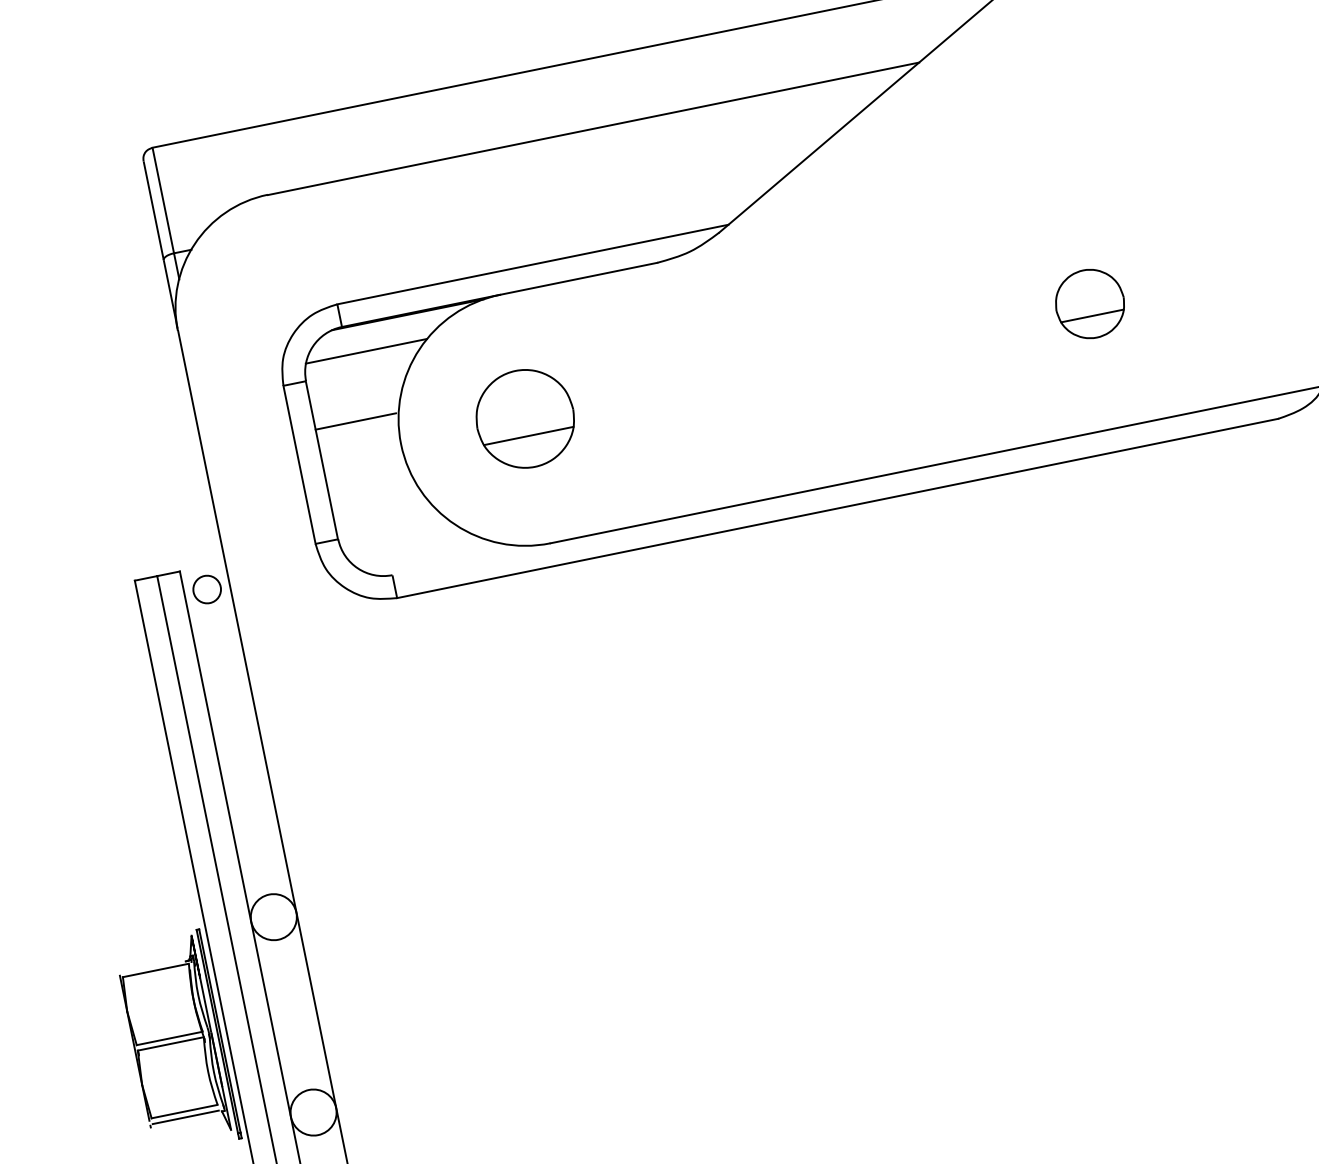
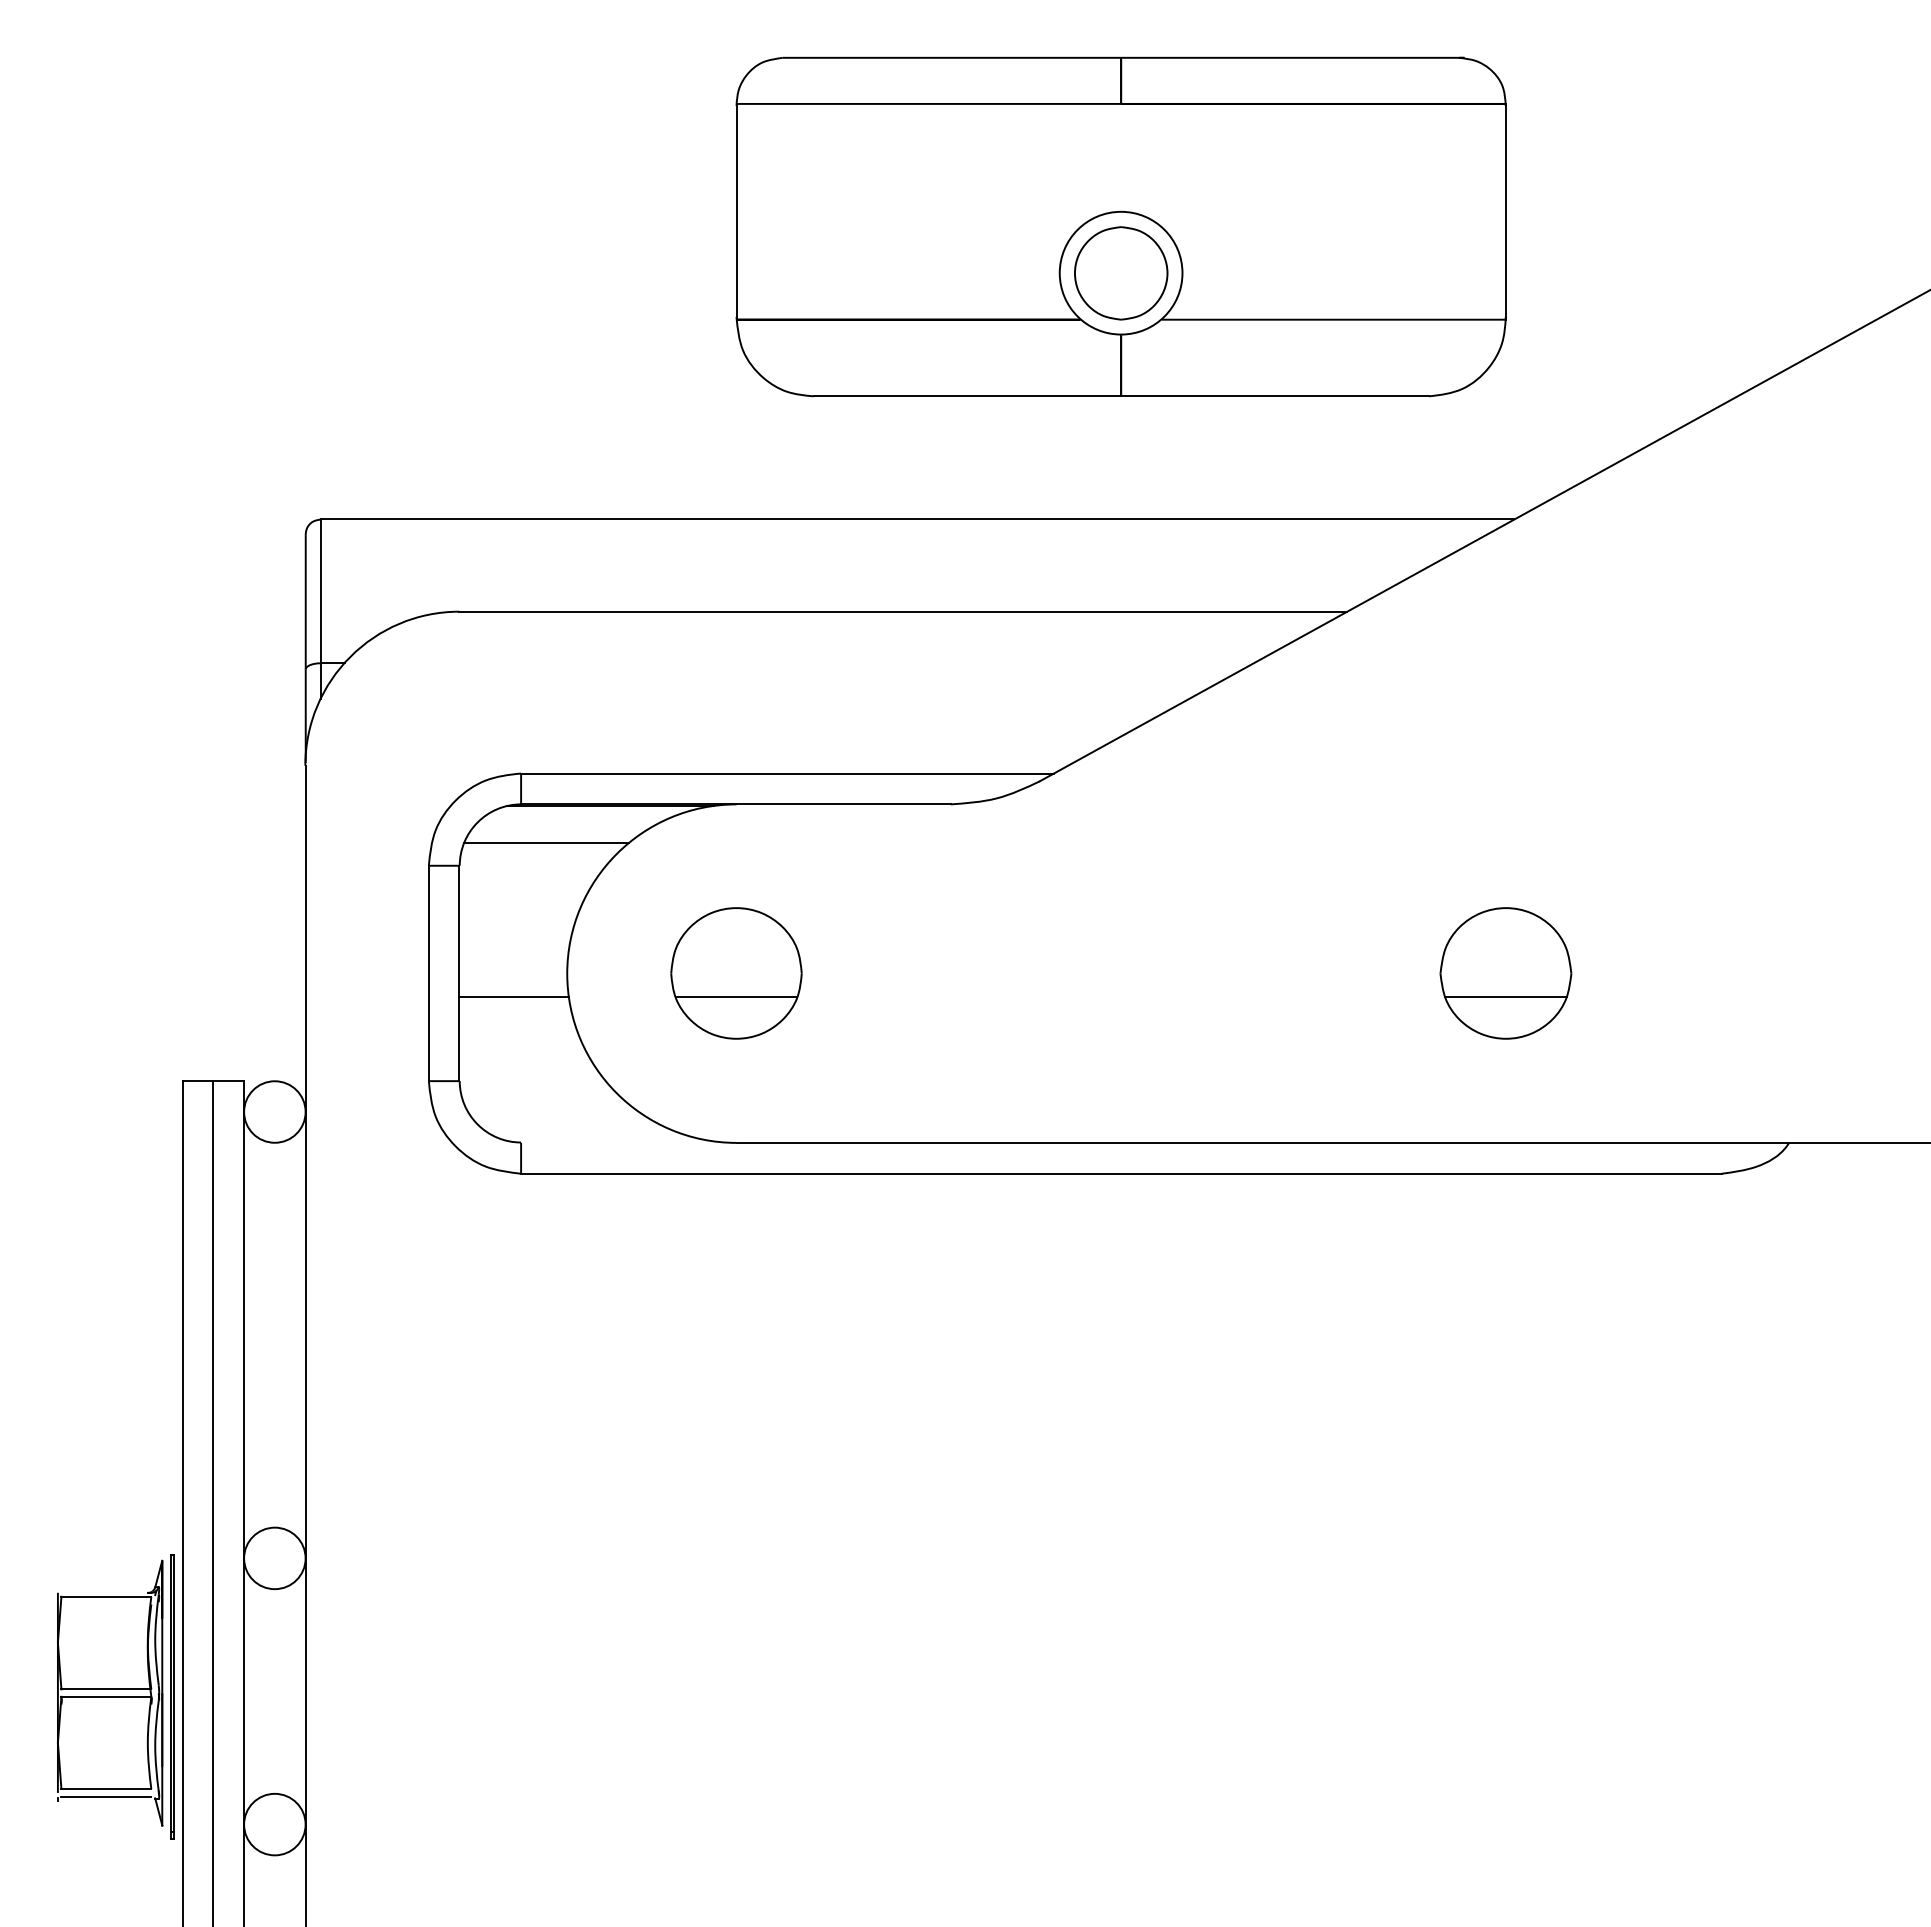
part: (1089, 304) -> (1505, 973), size x1.43
line: (355, 421) -> (513, 996), moved
circle: (206, 589) -> (274, 1111), size x1.67

